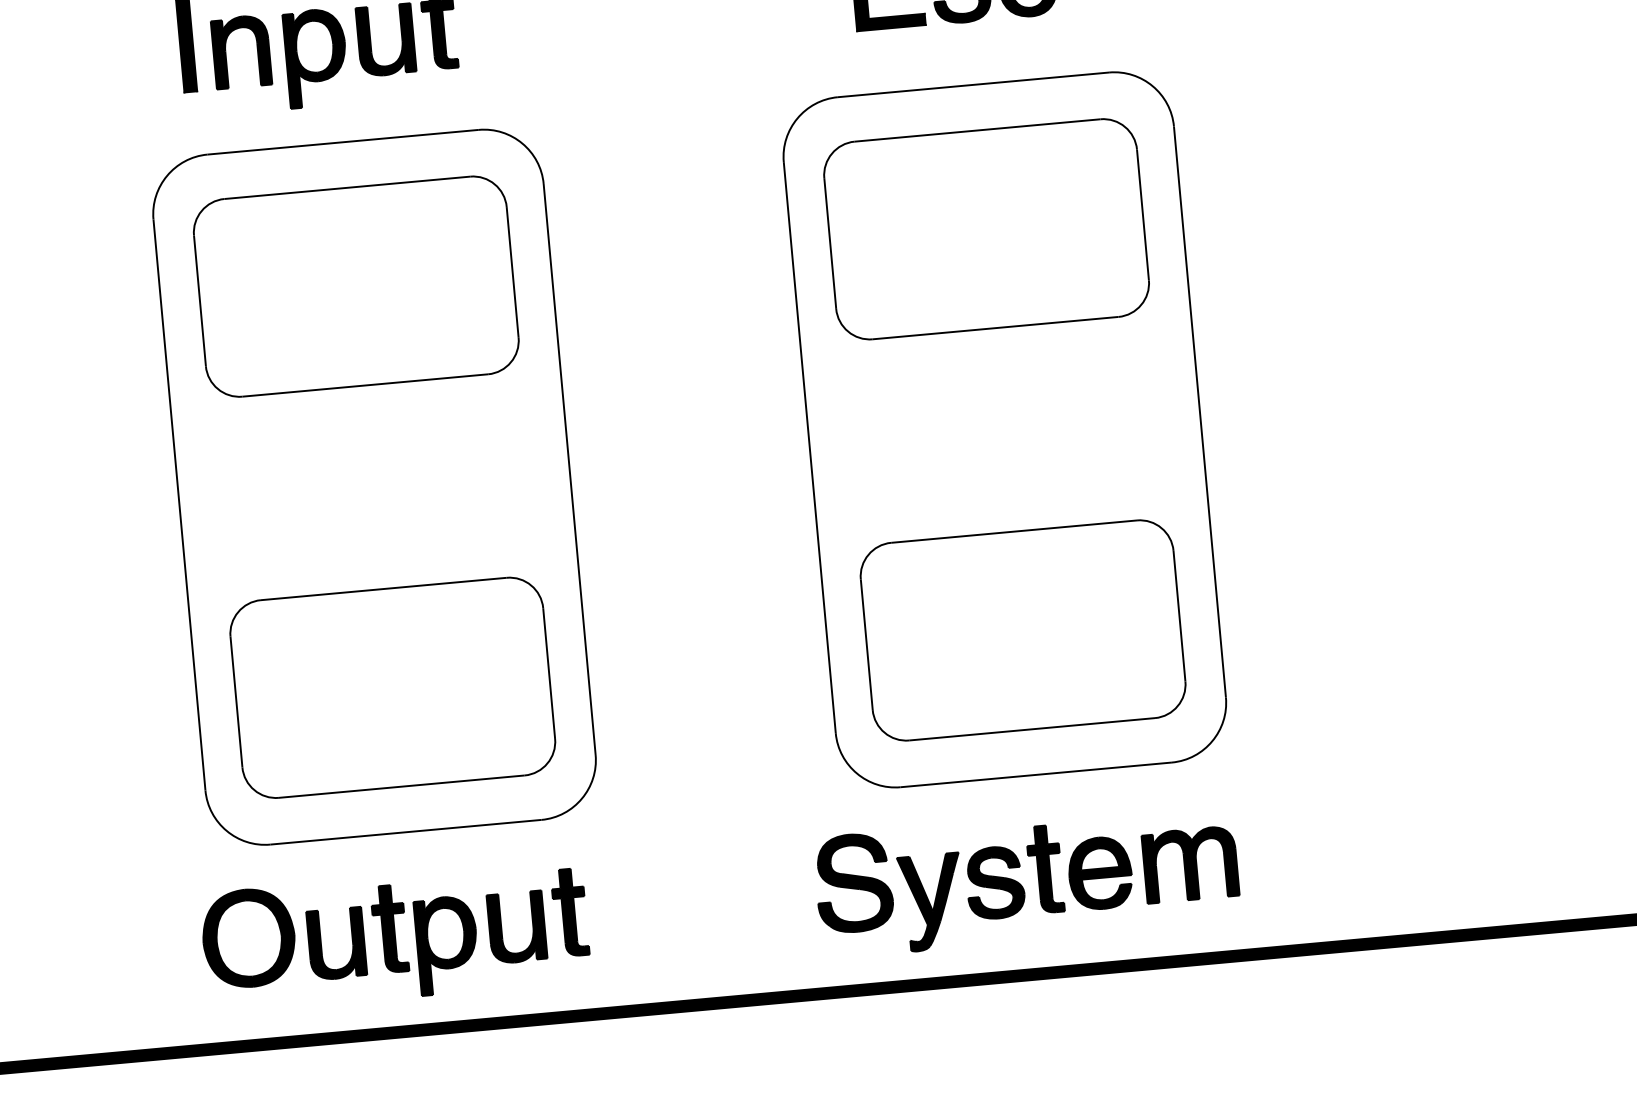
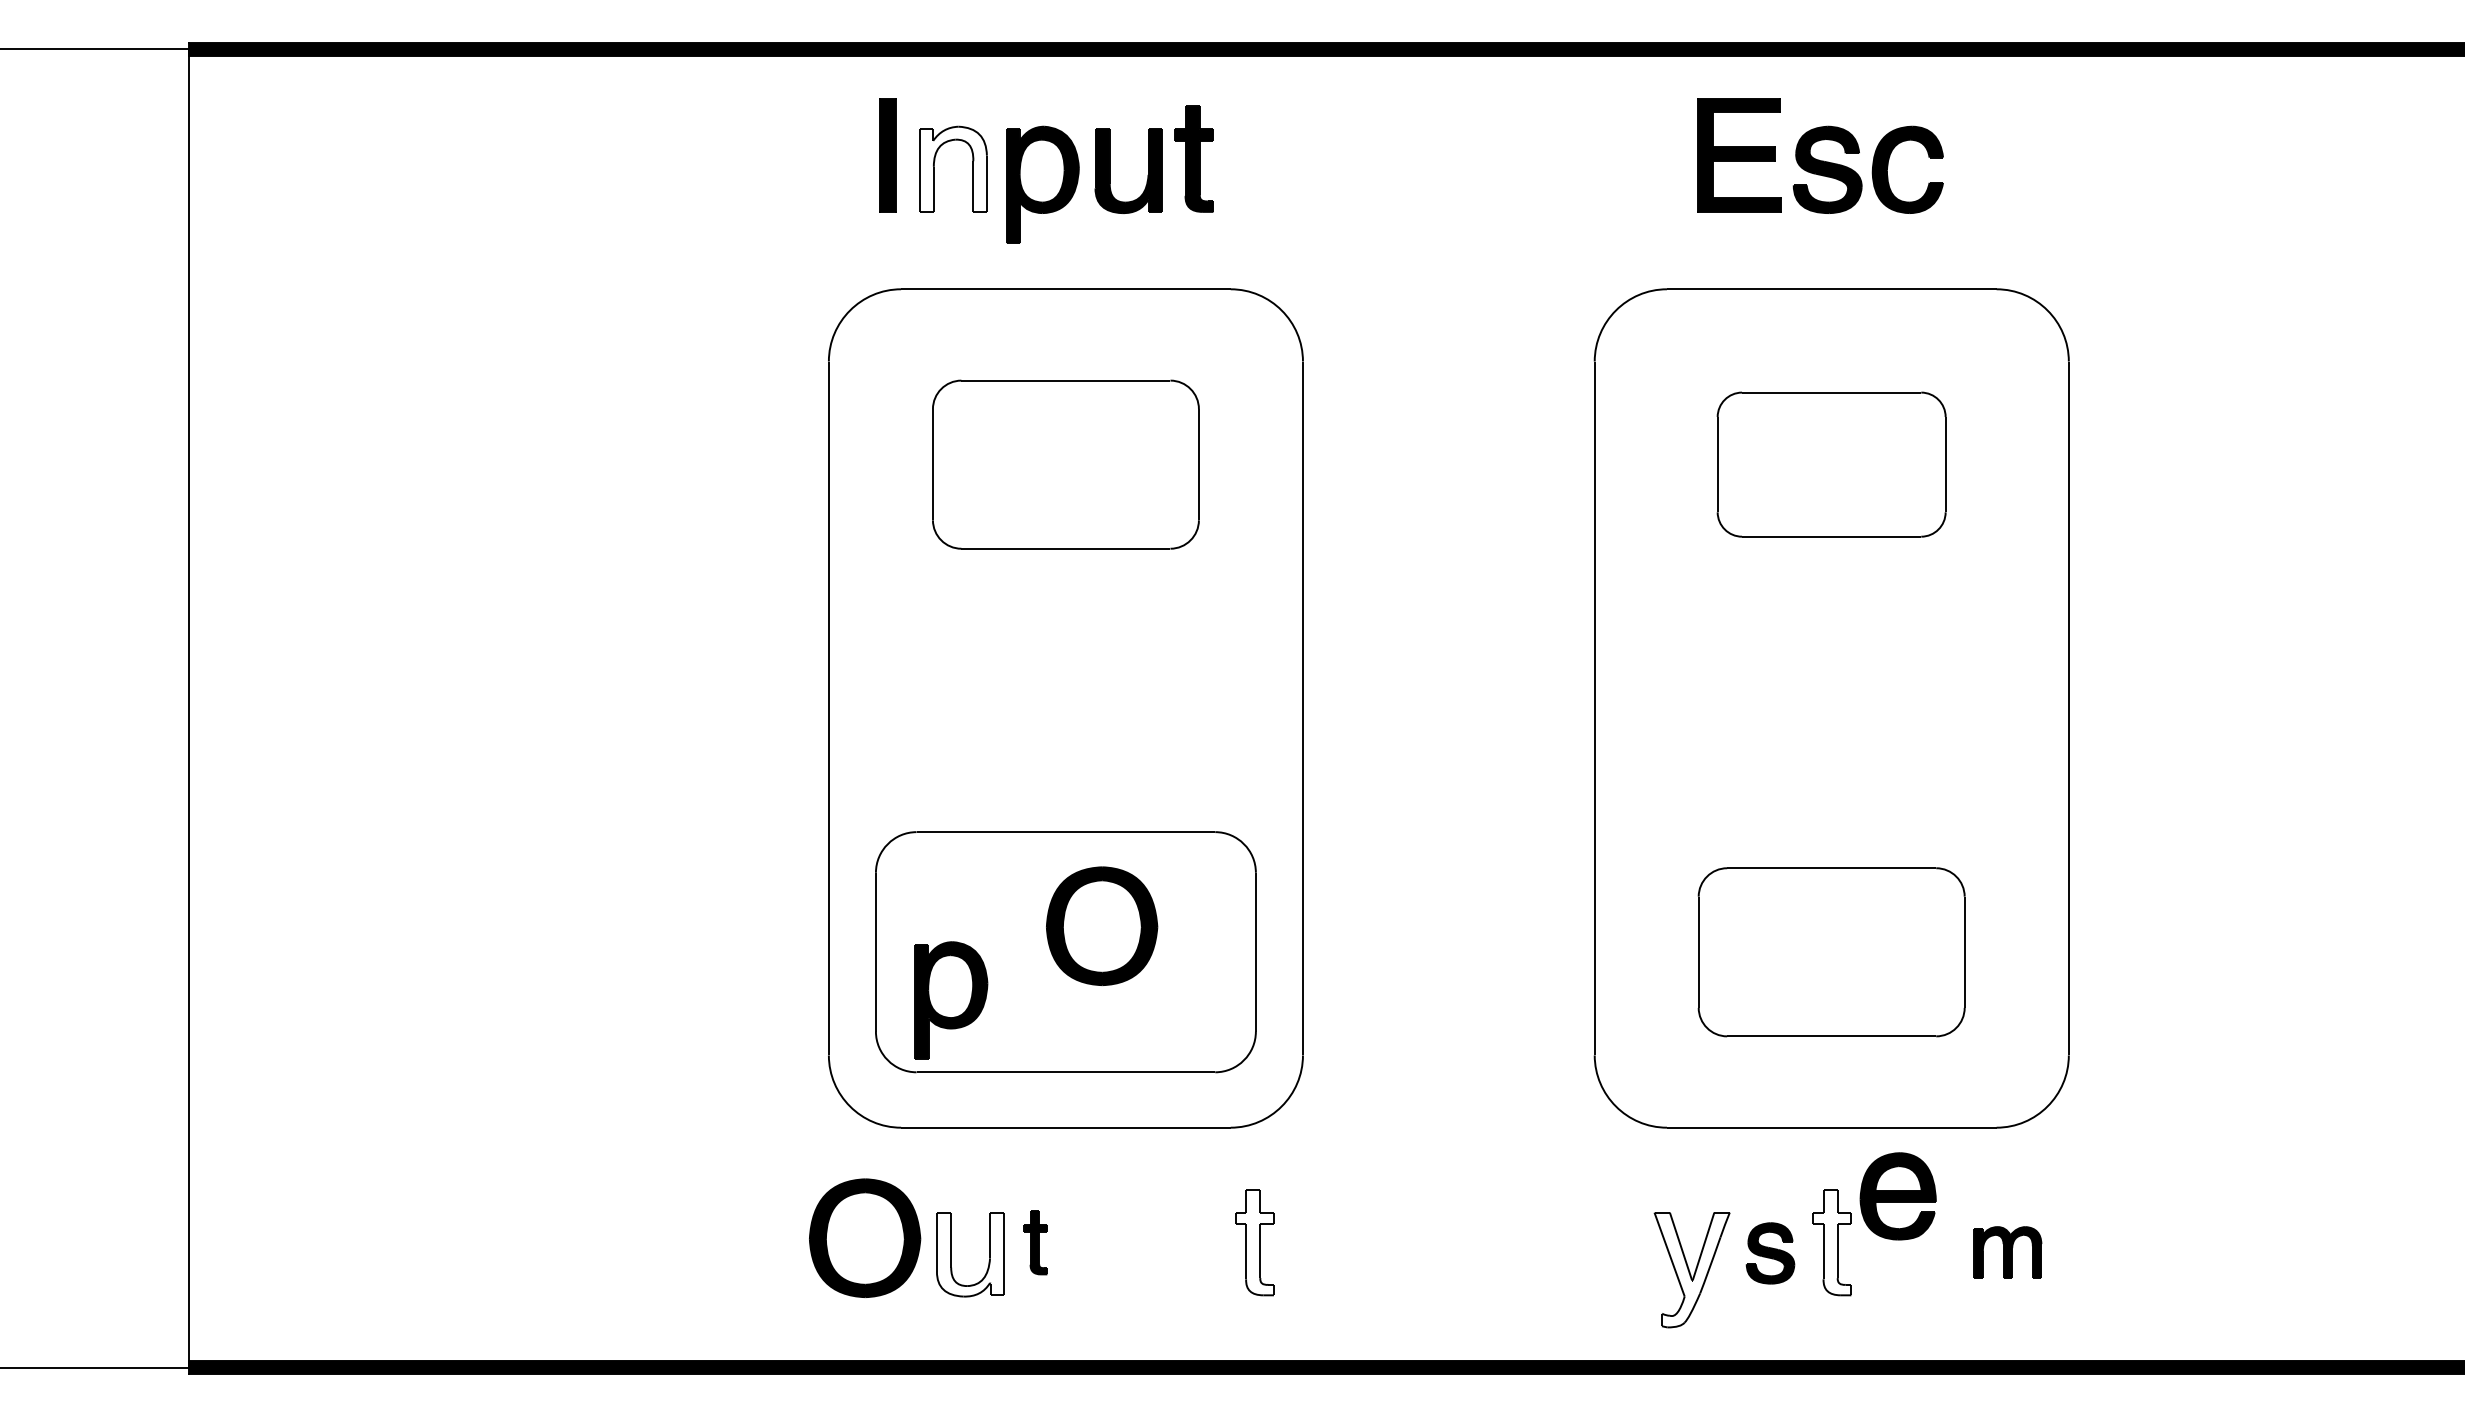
fill: (240, 51) -> (952, 168), removed
part: (986, 229) -> (1831, 464), size x0.6
part: (355, 286) -> (1065, 464), size x0.7
part: (1022, 630) -> (1831, 952), size x0.7
part: (420, 663) -> (1102, 925), added
part: (1190, 864) -> (2007, 1252), size x0.6
fill: (1045, 869) -> (1832, 1242), removed
part: (1099, 873) -> (1897, 1196), moved
part: (854, 883) -> (1600, 1238), removed
part: (995, 883) -> (1770, 1253), size x0.7
fill: (931, 902) -> (1691, 1269), removed
fill: (569, 912) -> (1254, 1242), removed
part: (501, 928) -> (1170, 1254), removed
part: (389, 929) -> (1035, 1242), size x0.6
fill: (336, 943) -> (969, 1254), removed
part: (447, 945) -> (951, 1000), moved

